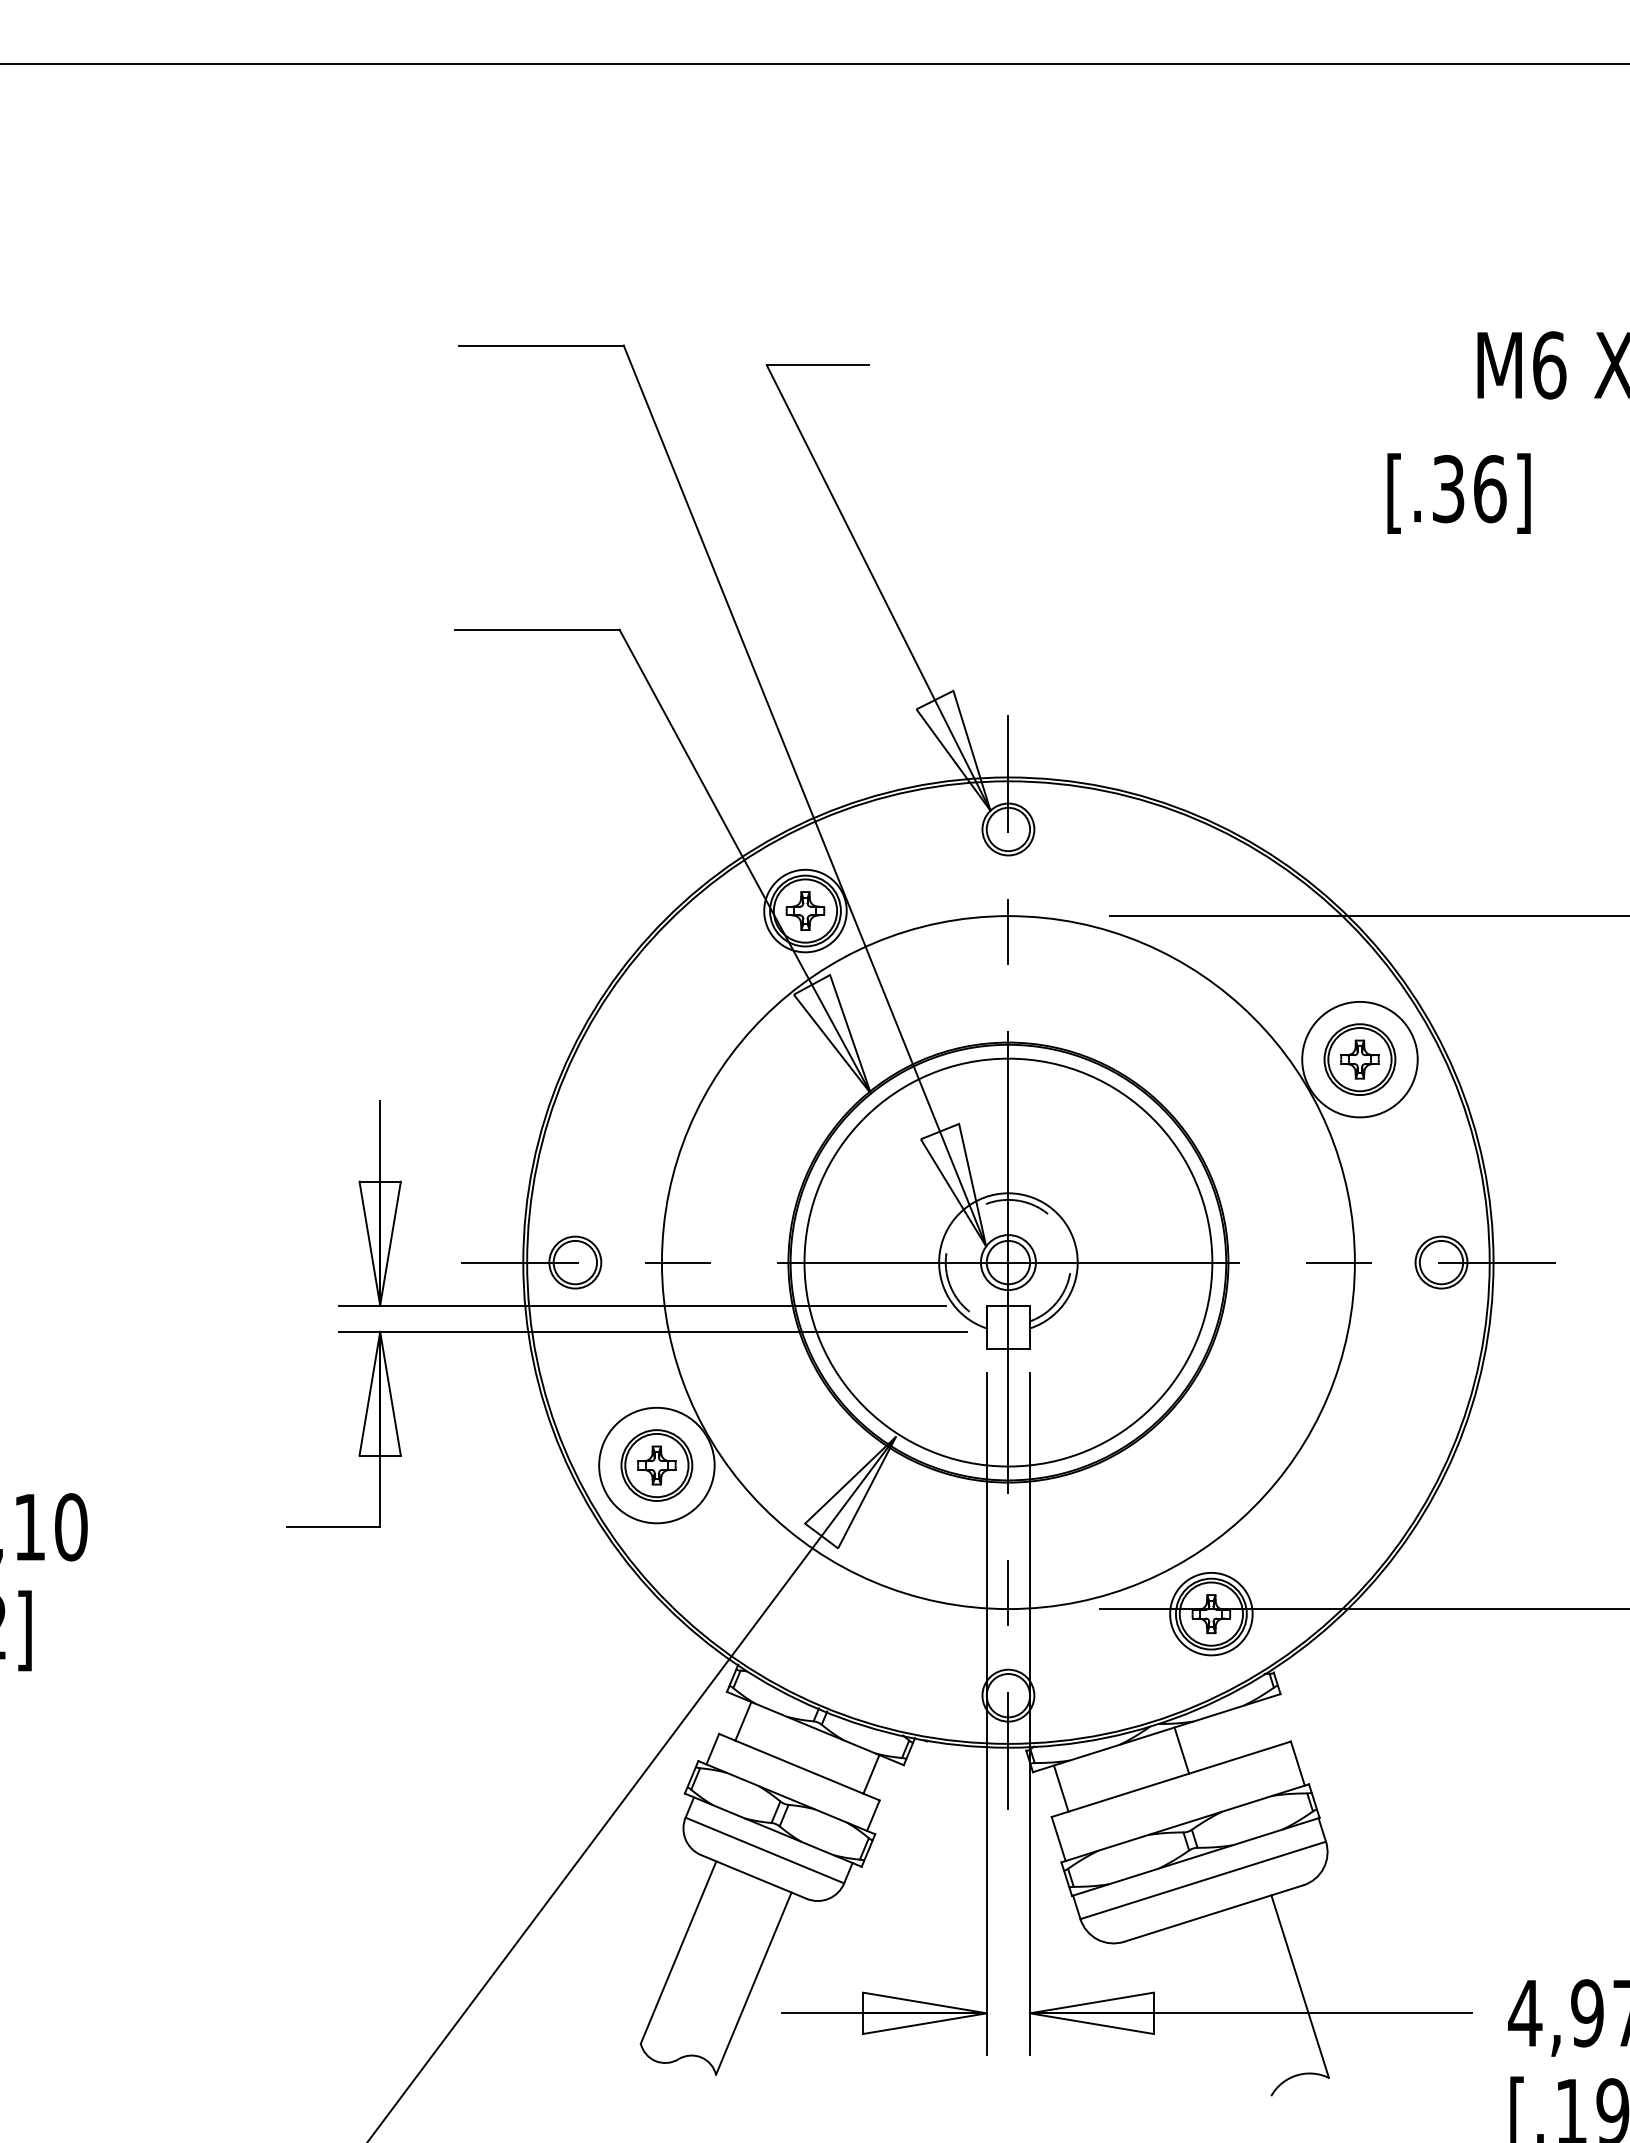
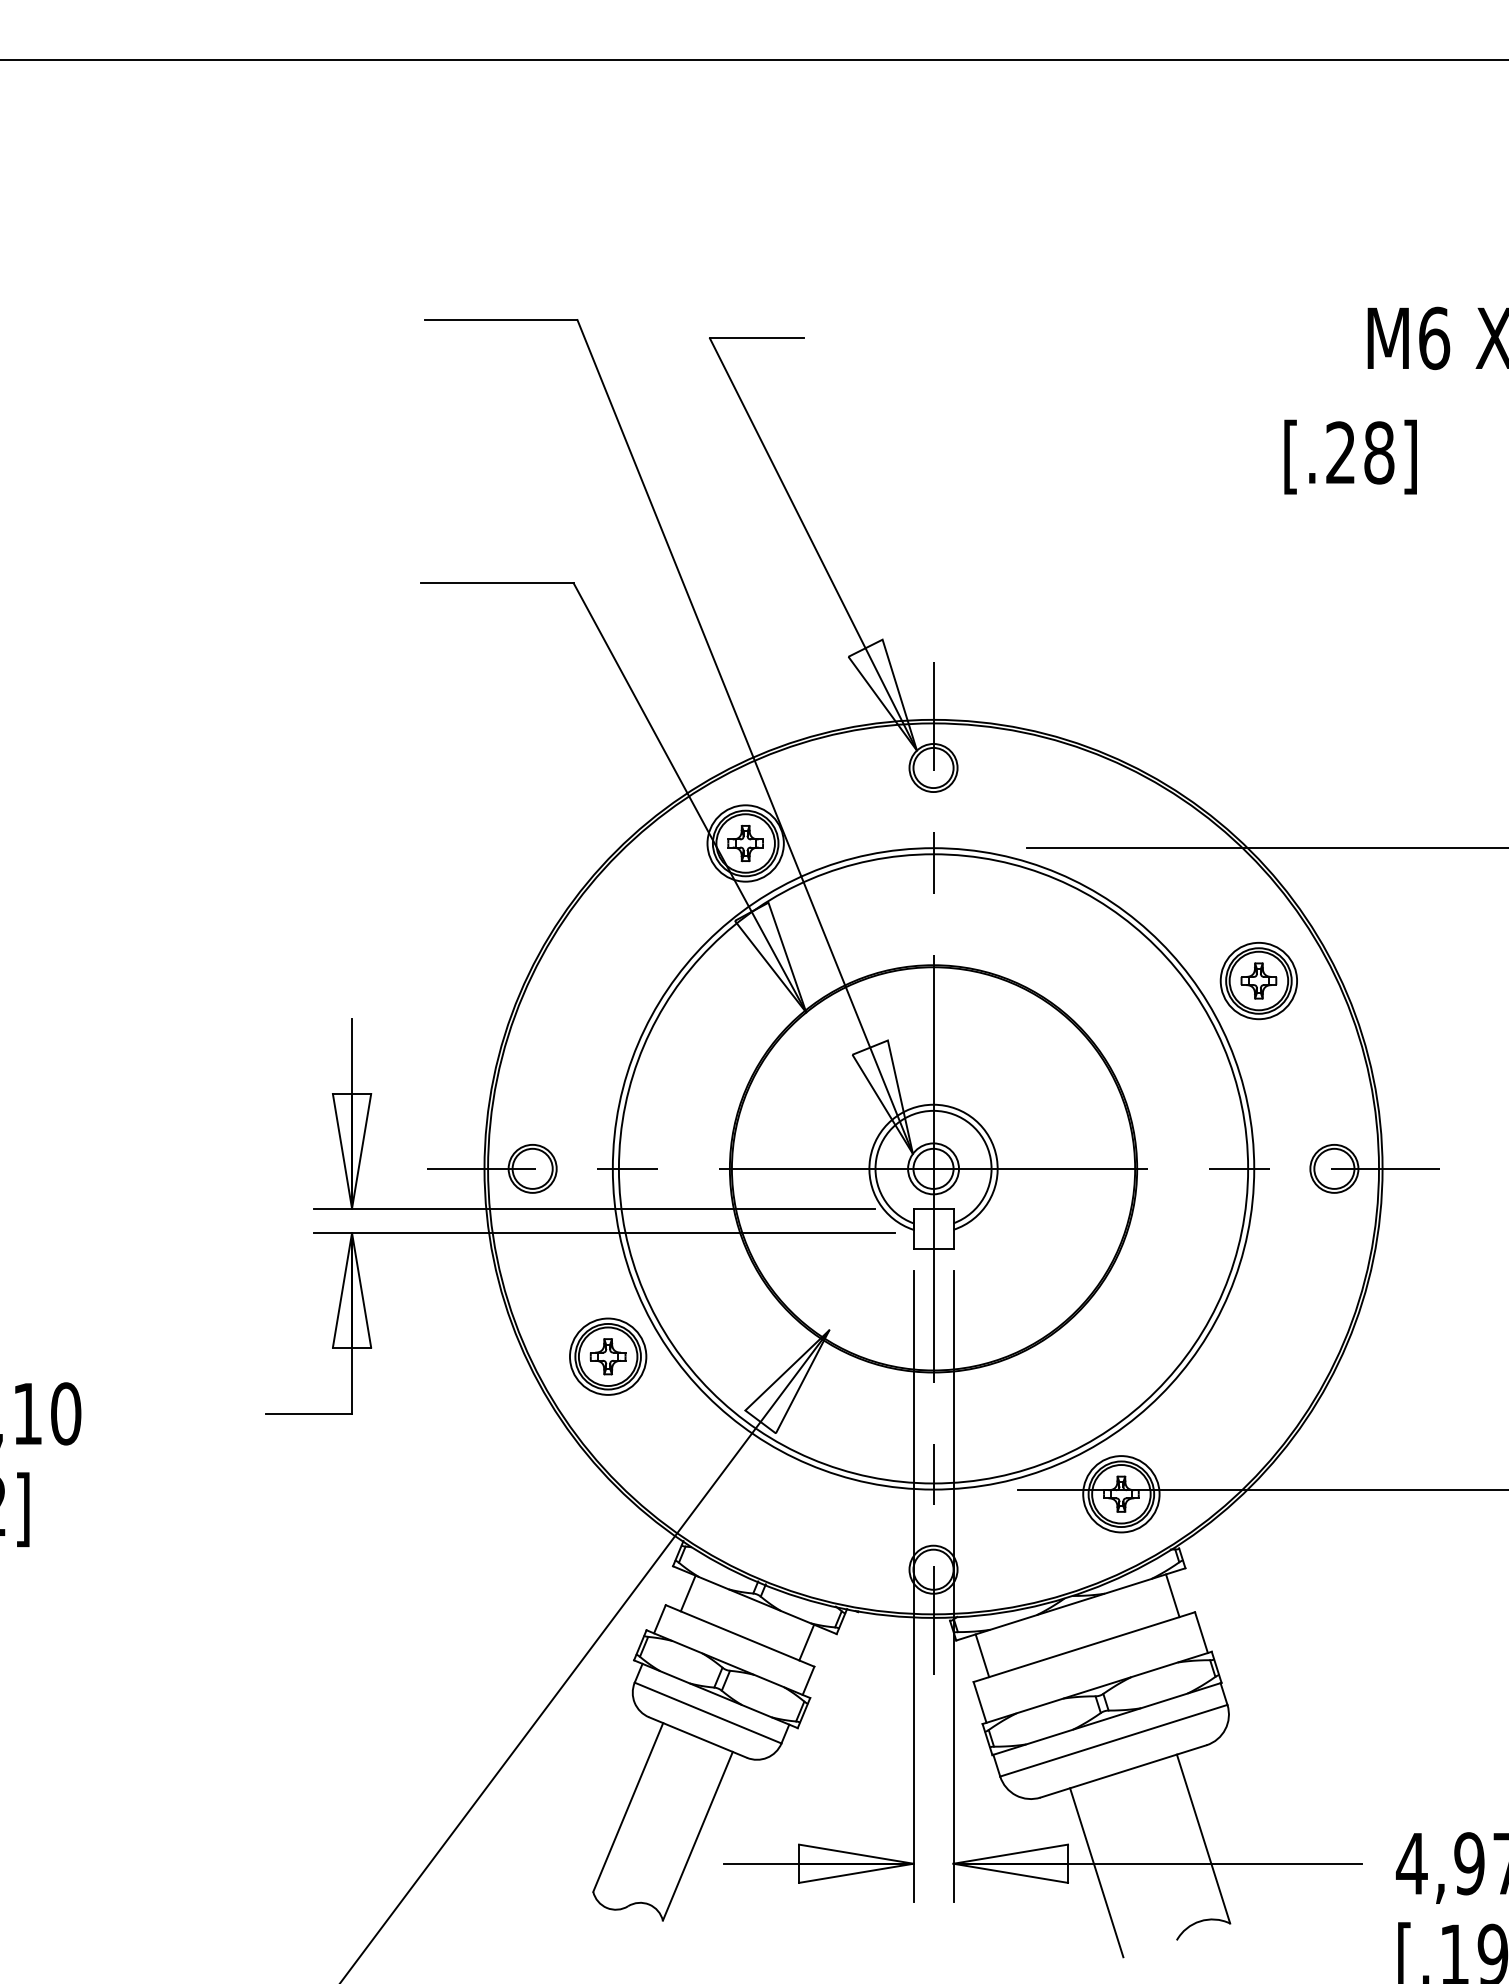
text: (1469, 489) -> (1360, 453), [.36] -> [.28]
circle: (1359, 1059) -> (1258, 980), size x0.71
arc: (1008, 1199) -> (933, 1110), dashed -> solid
circle: (1008, 1262) -> (933, 1168), size x1.67
circle: (656, 1465) -> (607, 1356), size x0.71
line: (1181, 1750) -> (1172, 1595), moved
line: (1184, 2022) -> (1096, 1872), added

